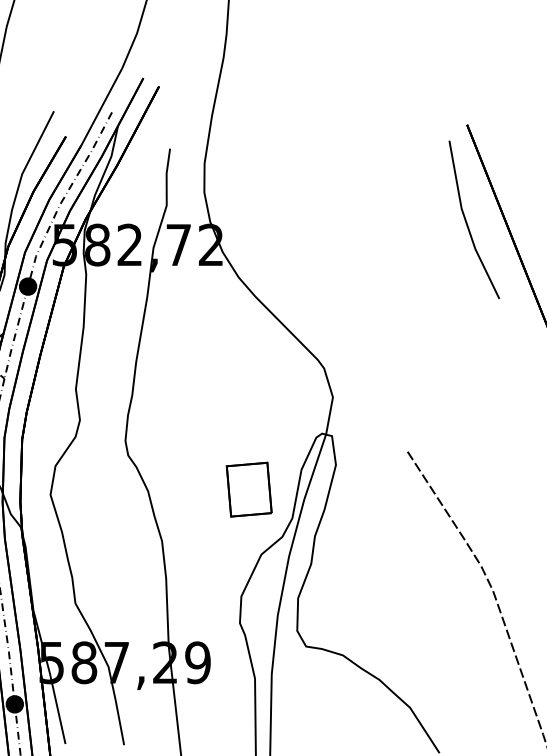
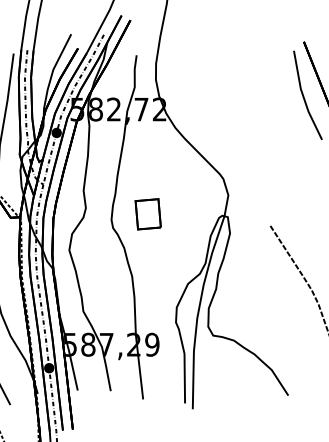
part: (247, 490) -> (147, 214), moved

